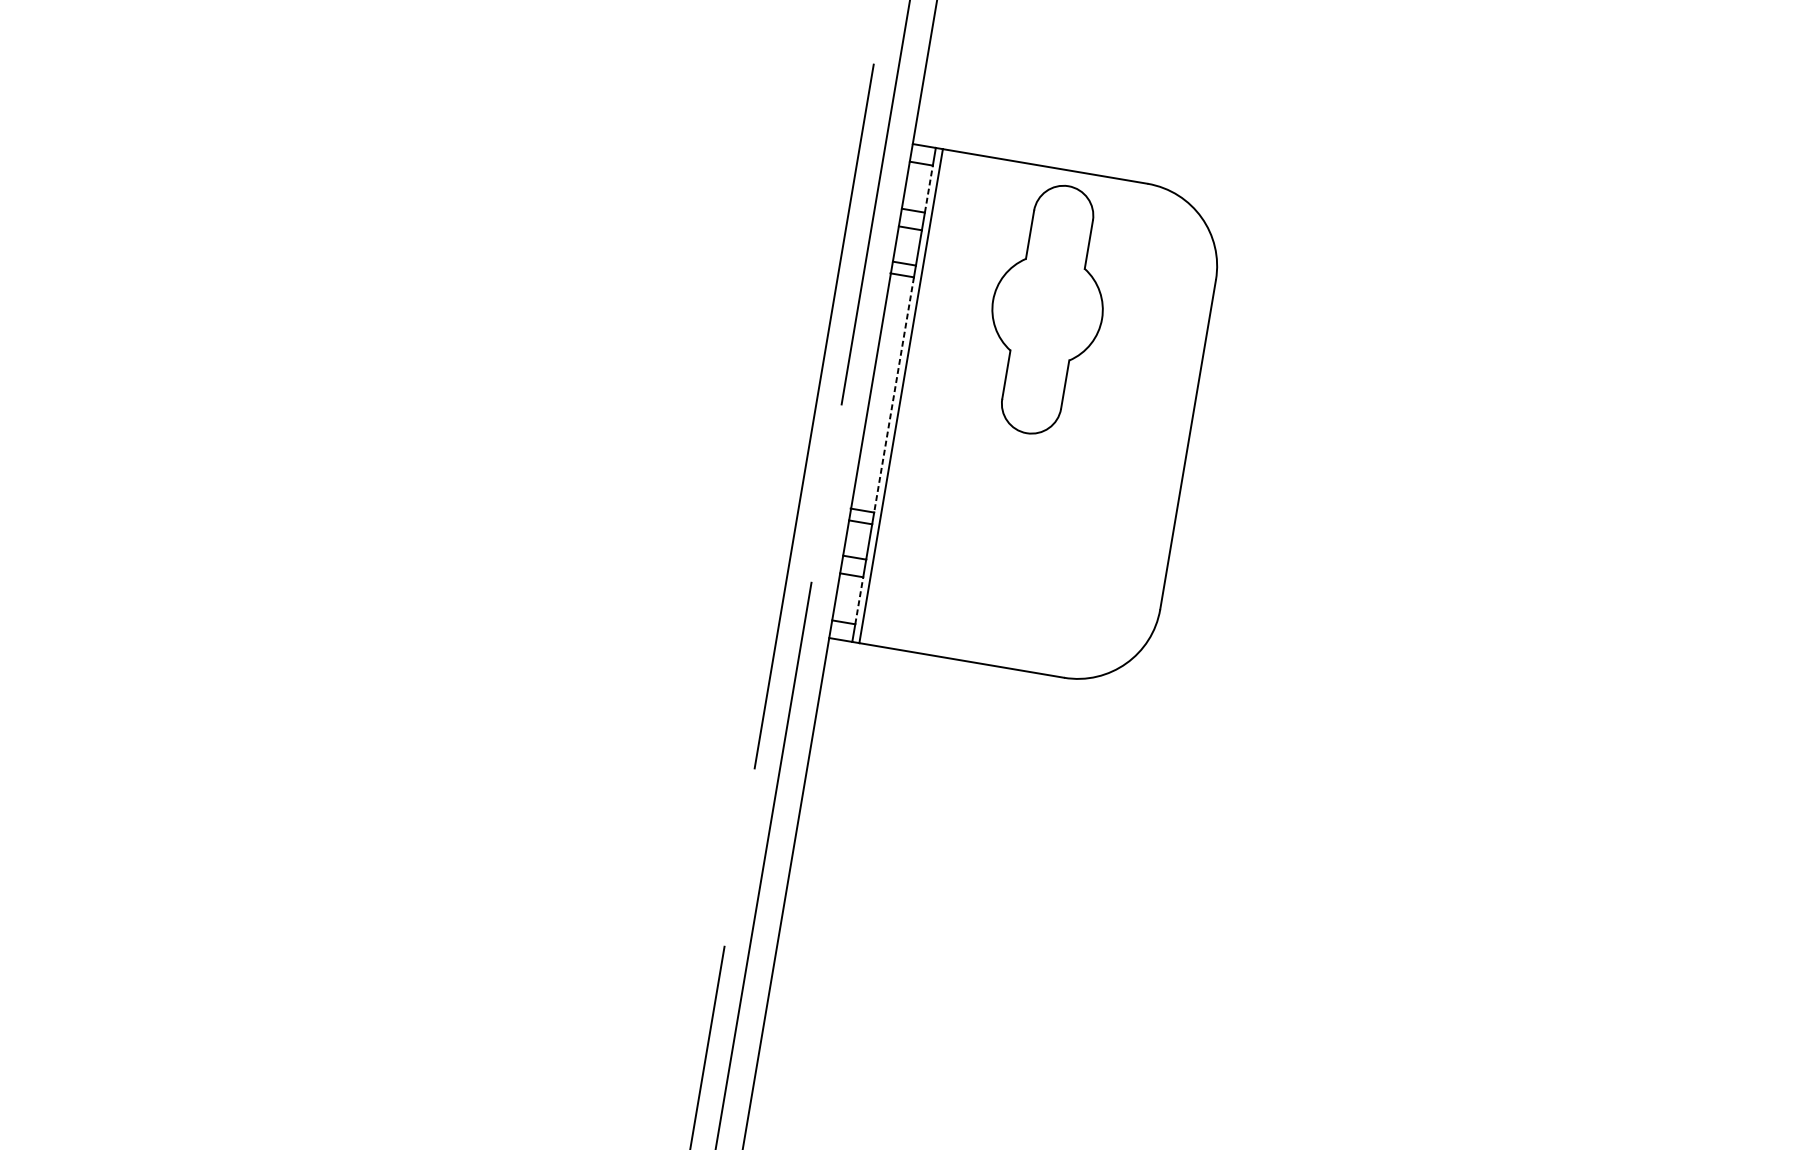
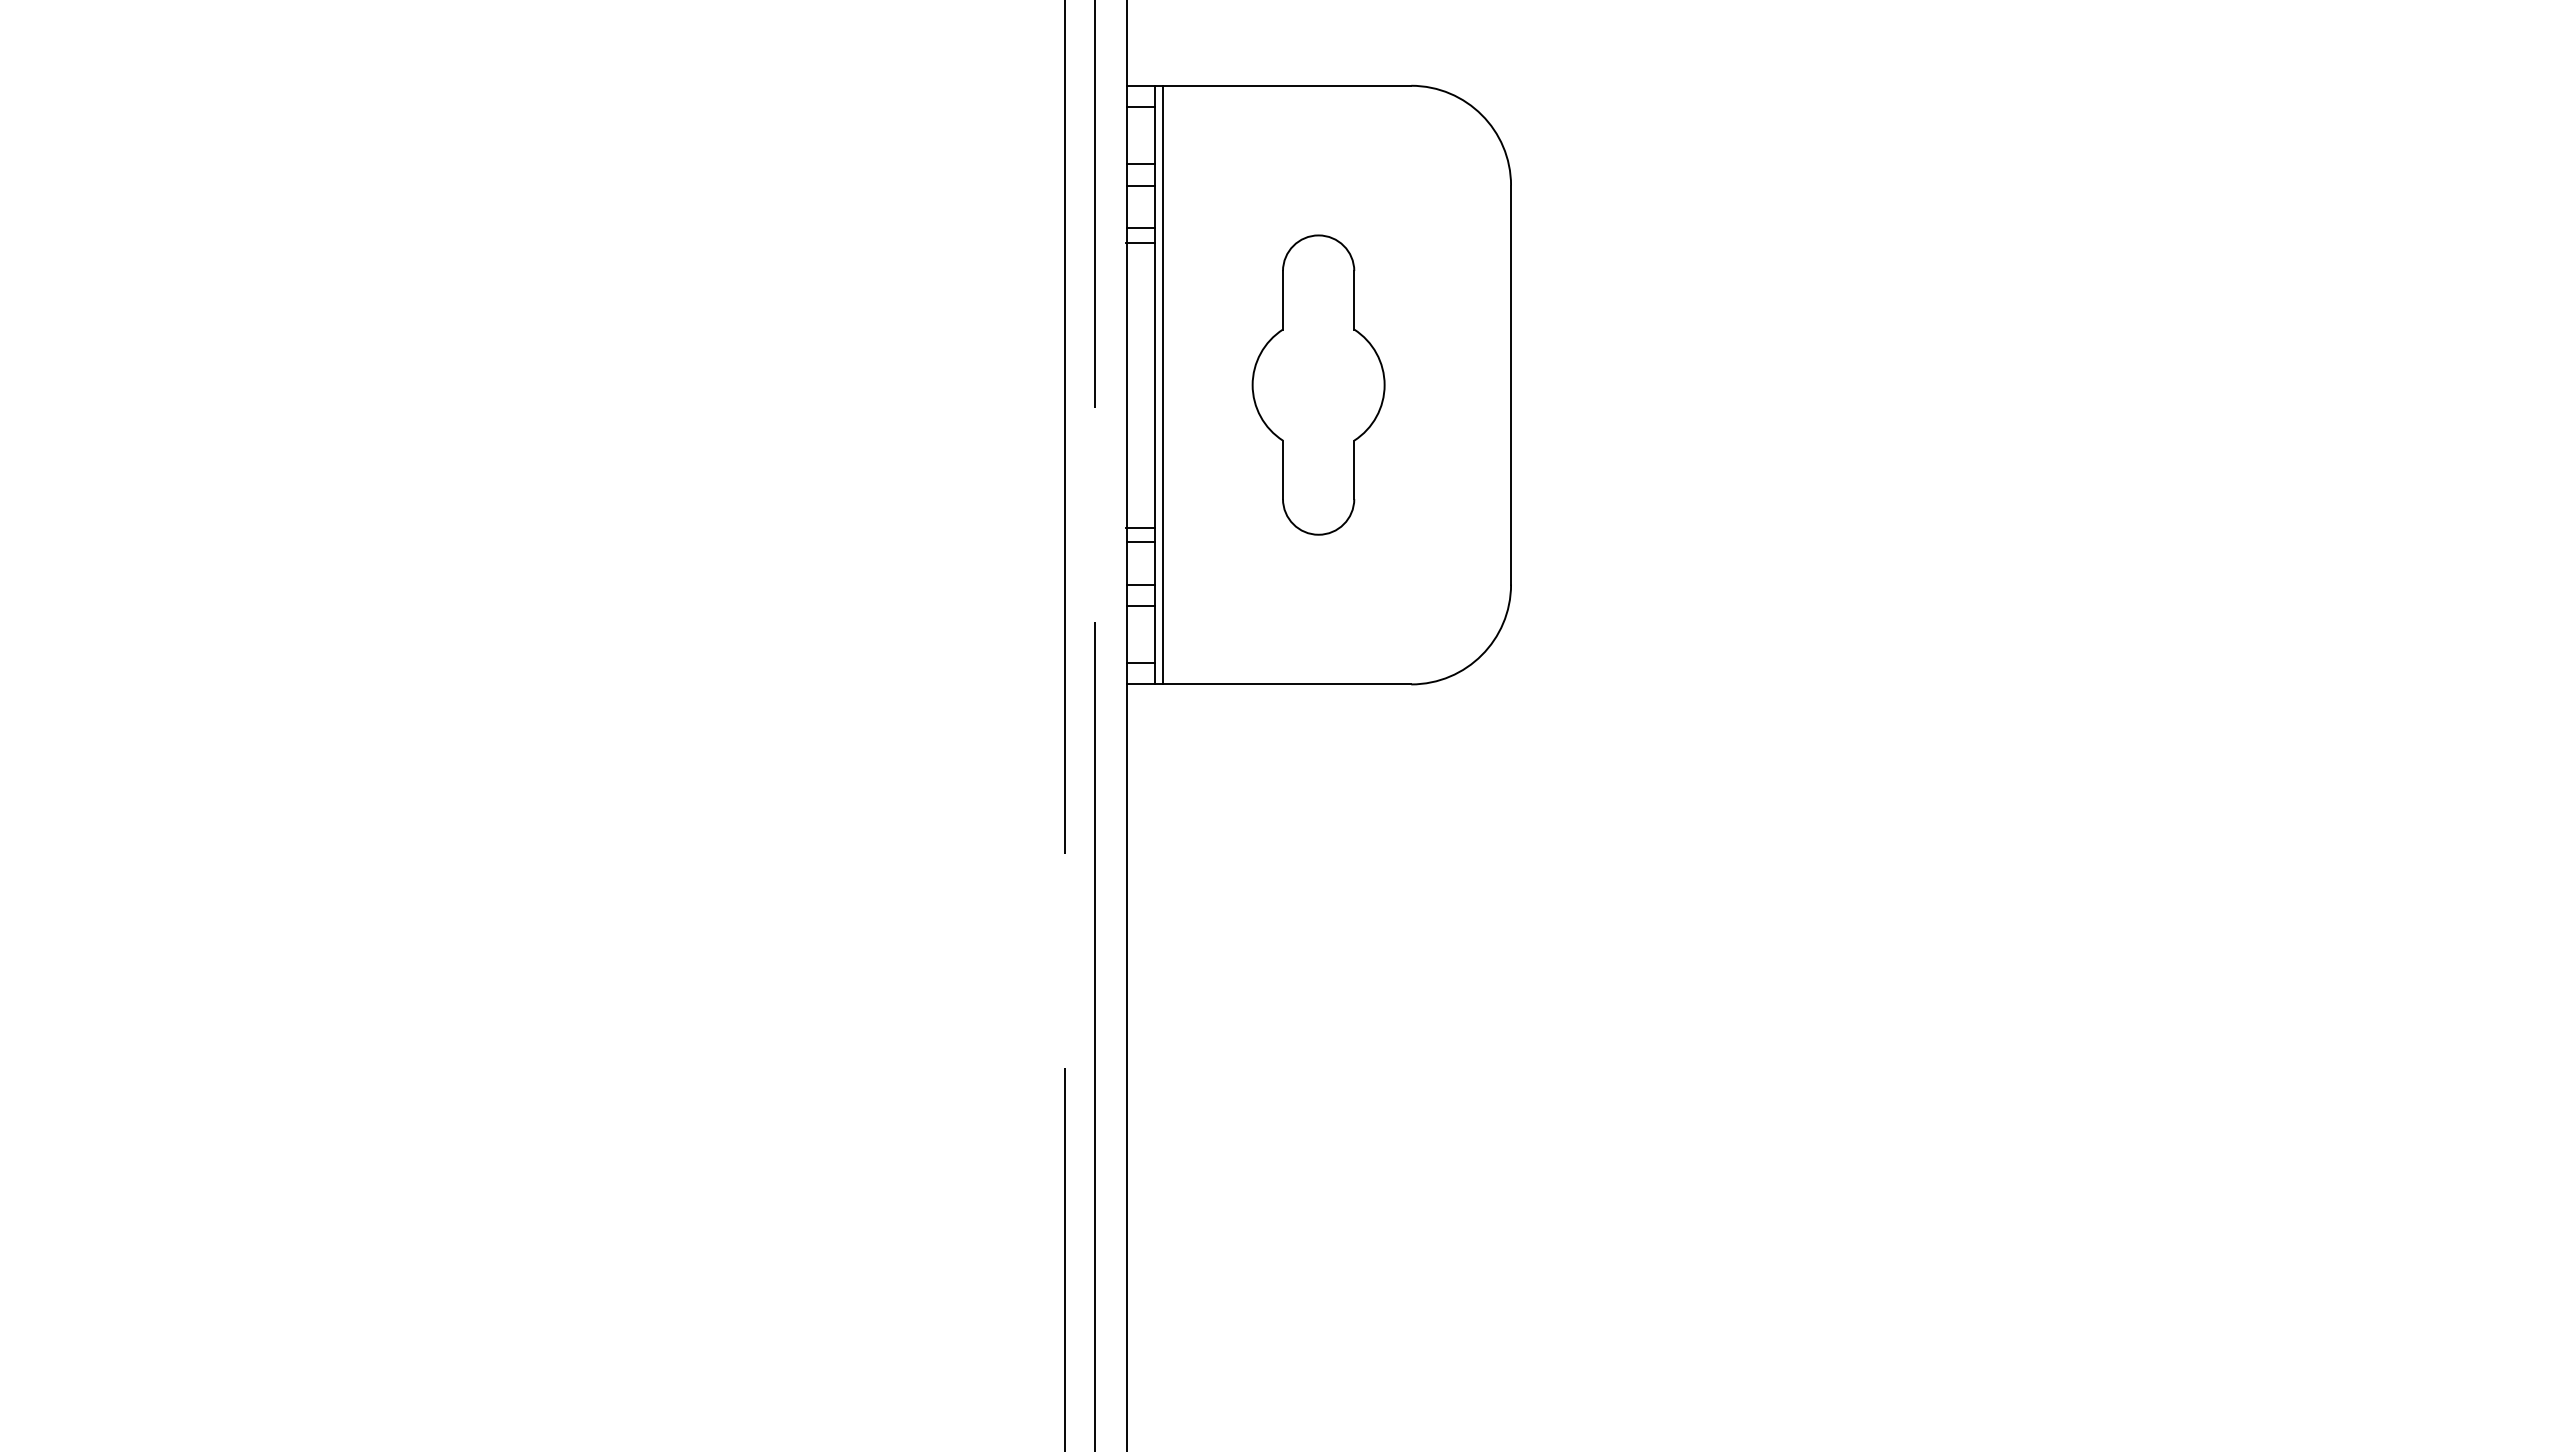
line: (928, 188) -> (1154, 135), dashed -> solid
part: (1047, 309) -> (1318, 384), moved
line: (893, 395) -> (1154, 385), dashed -> solid
line: (859, 600) -> (1154, 634), dashed -> solid

